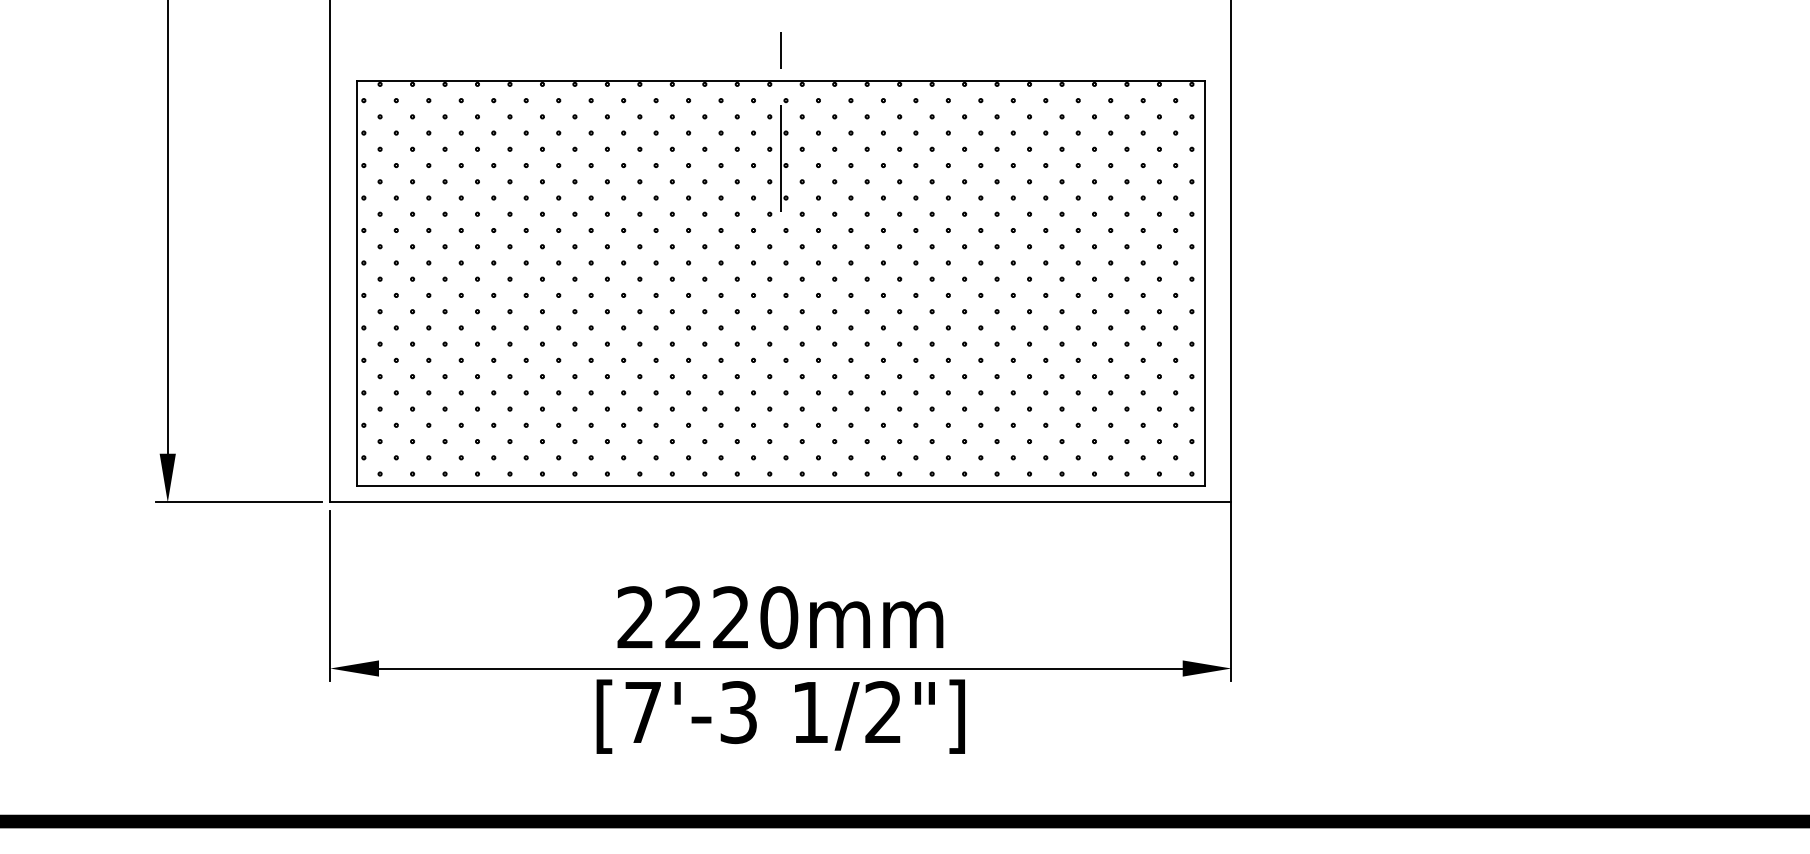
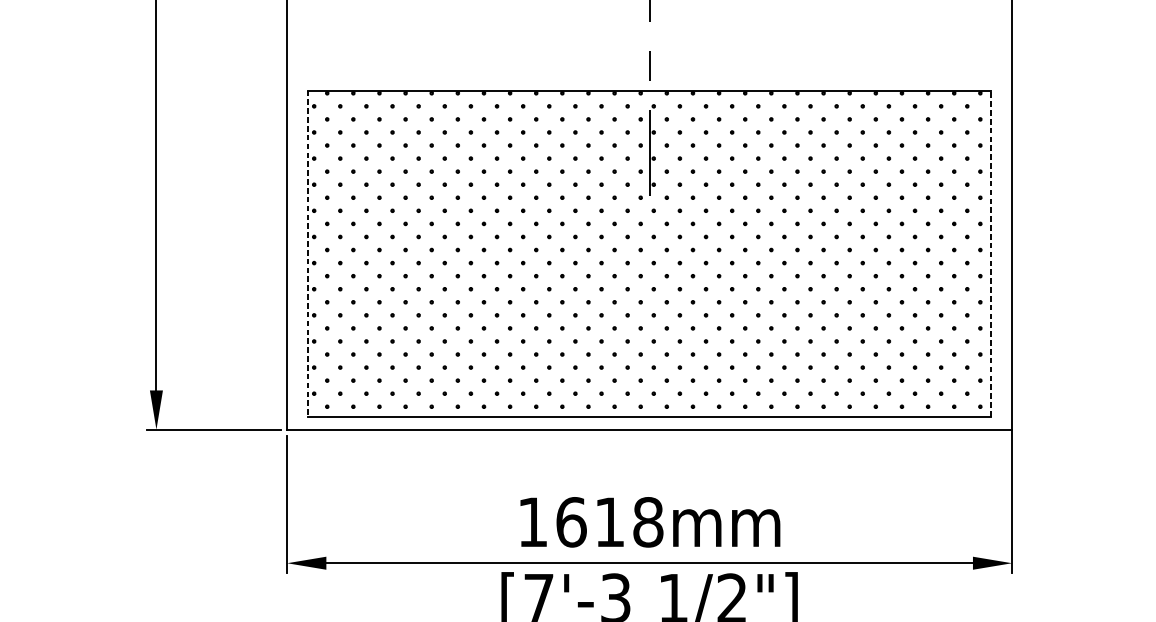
line: (356, 283) -> (308, 253), solid -> dashed
line: (1205, 283) -> (991, 253), solid -> dashed
text: (707, 617) -> (590, 522), 2220mm -> 1618mm

